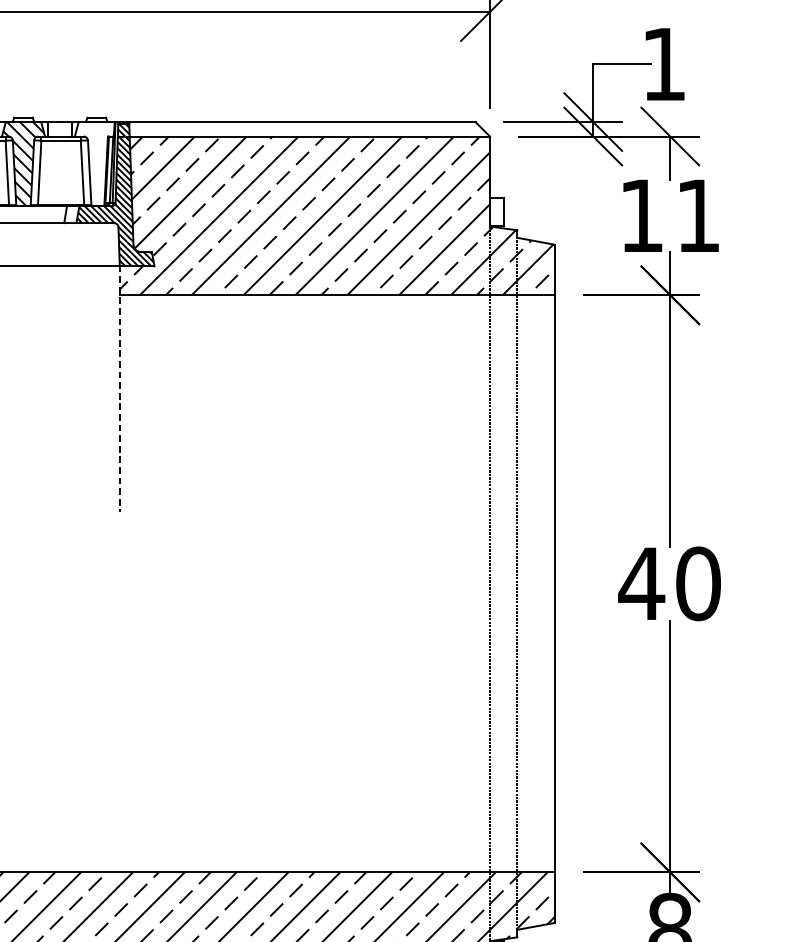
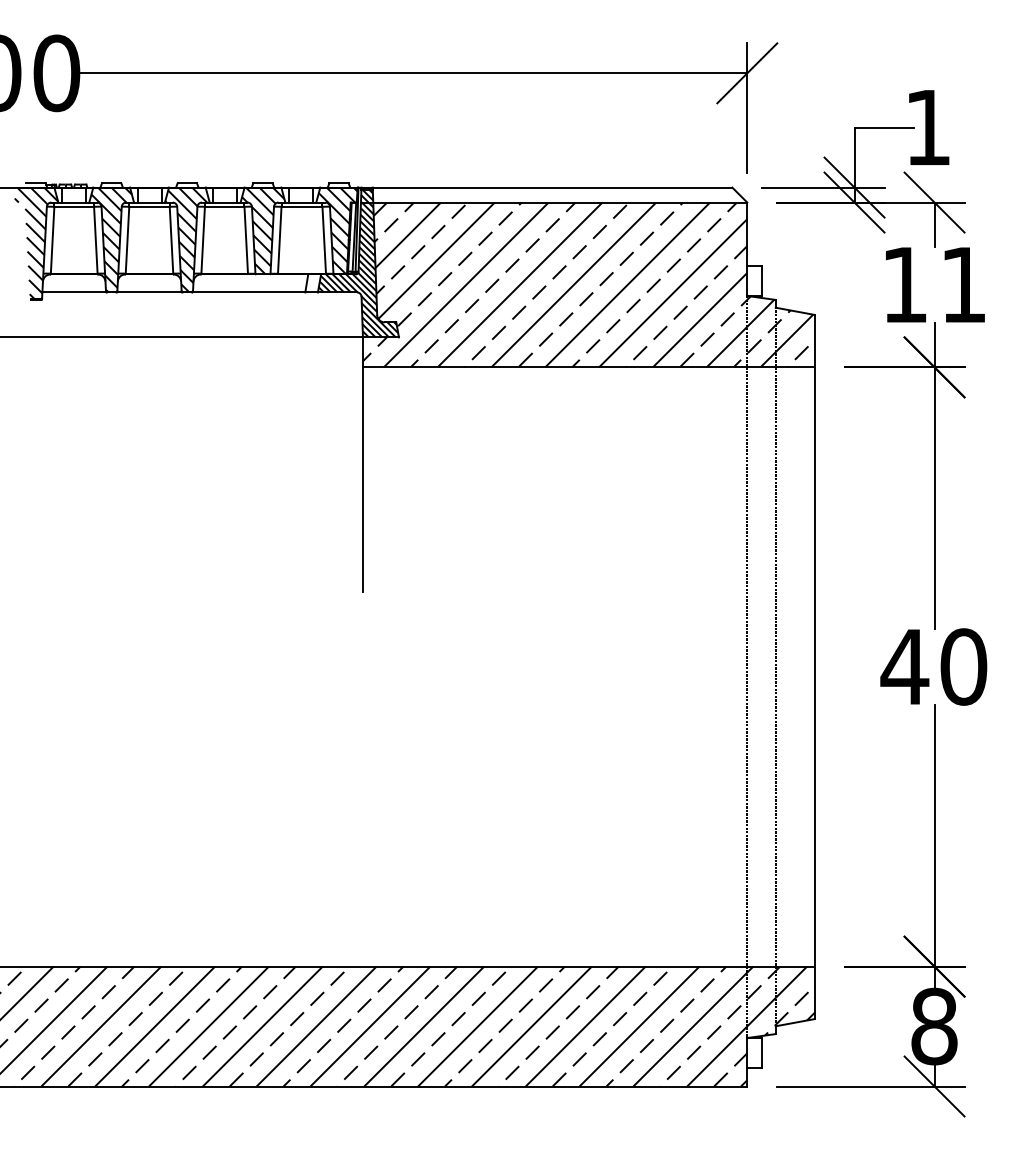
hatch: (95, 163) -> (337, 230), added
line: (119, 388) -> (362, 464), dashed -> solid

